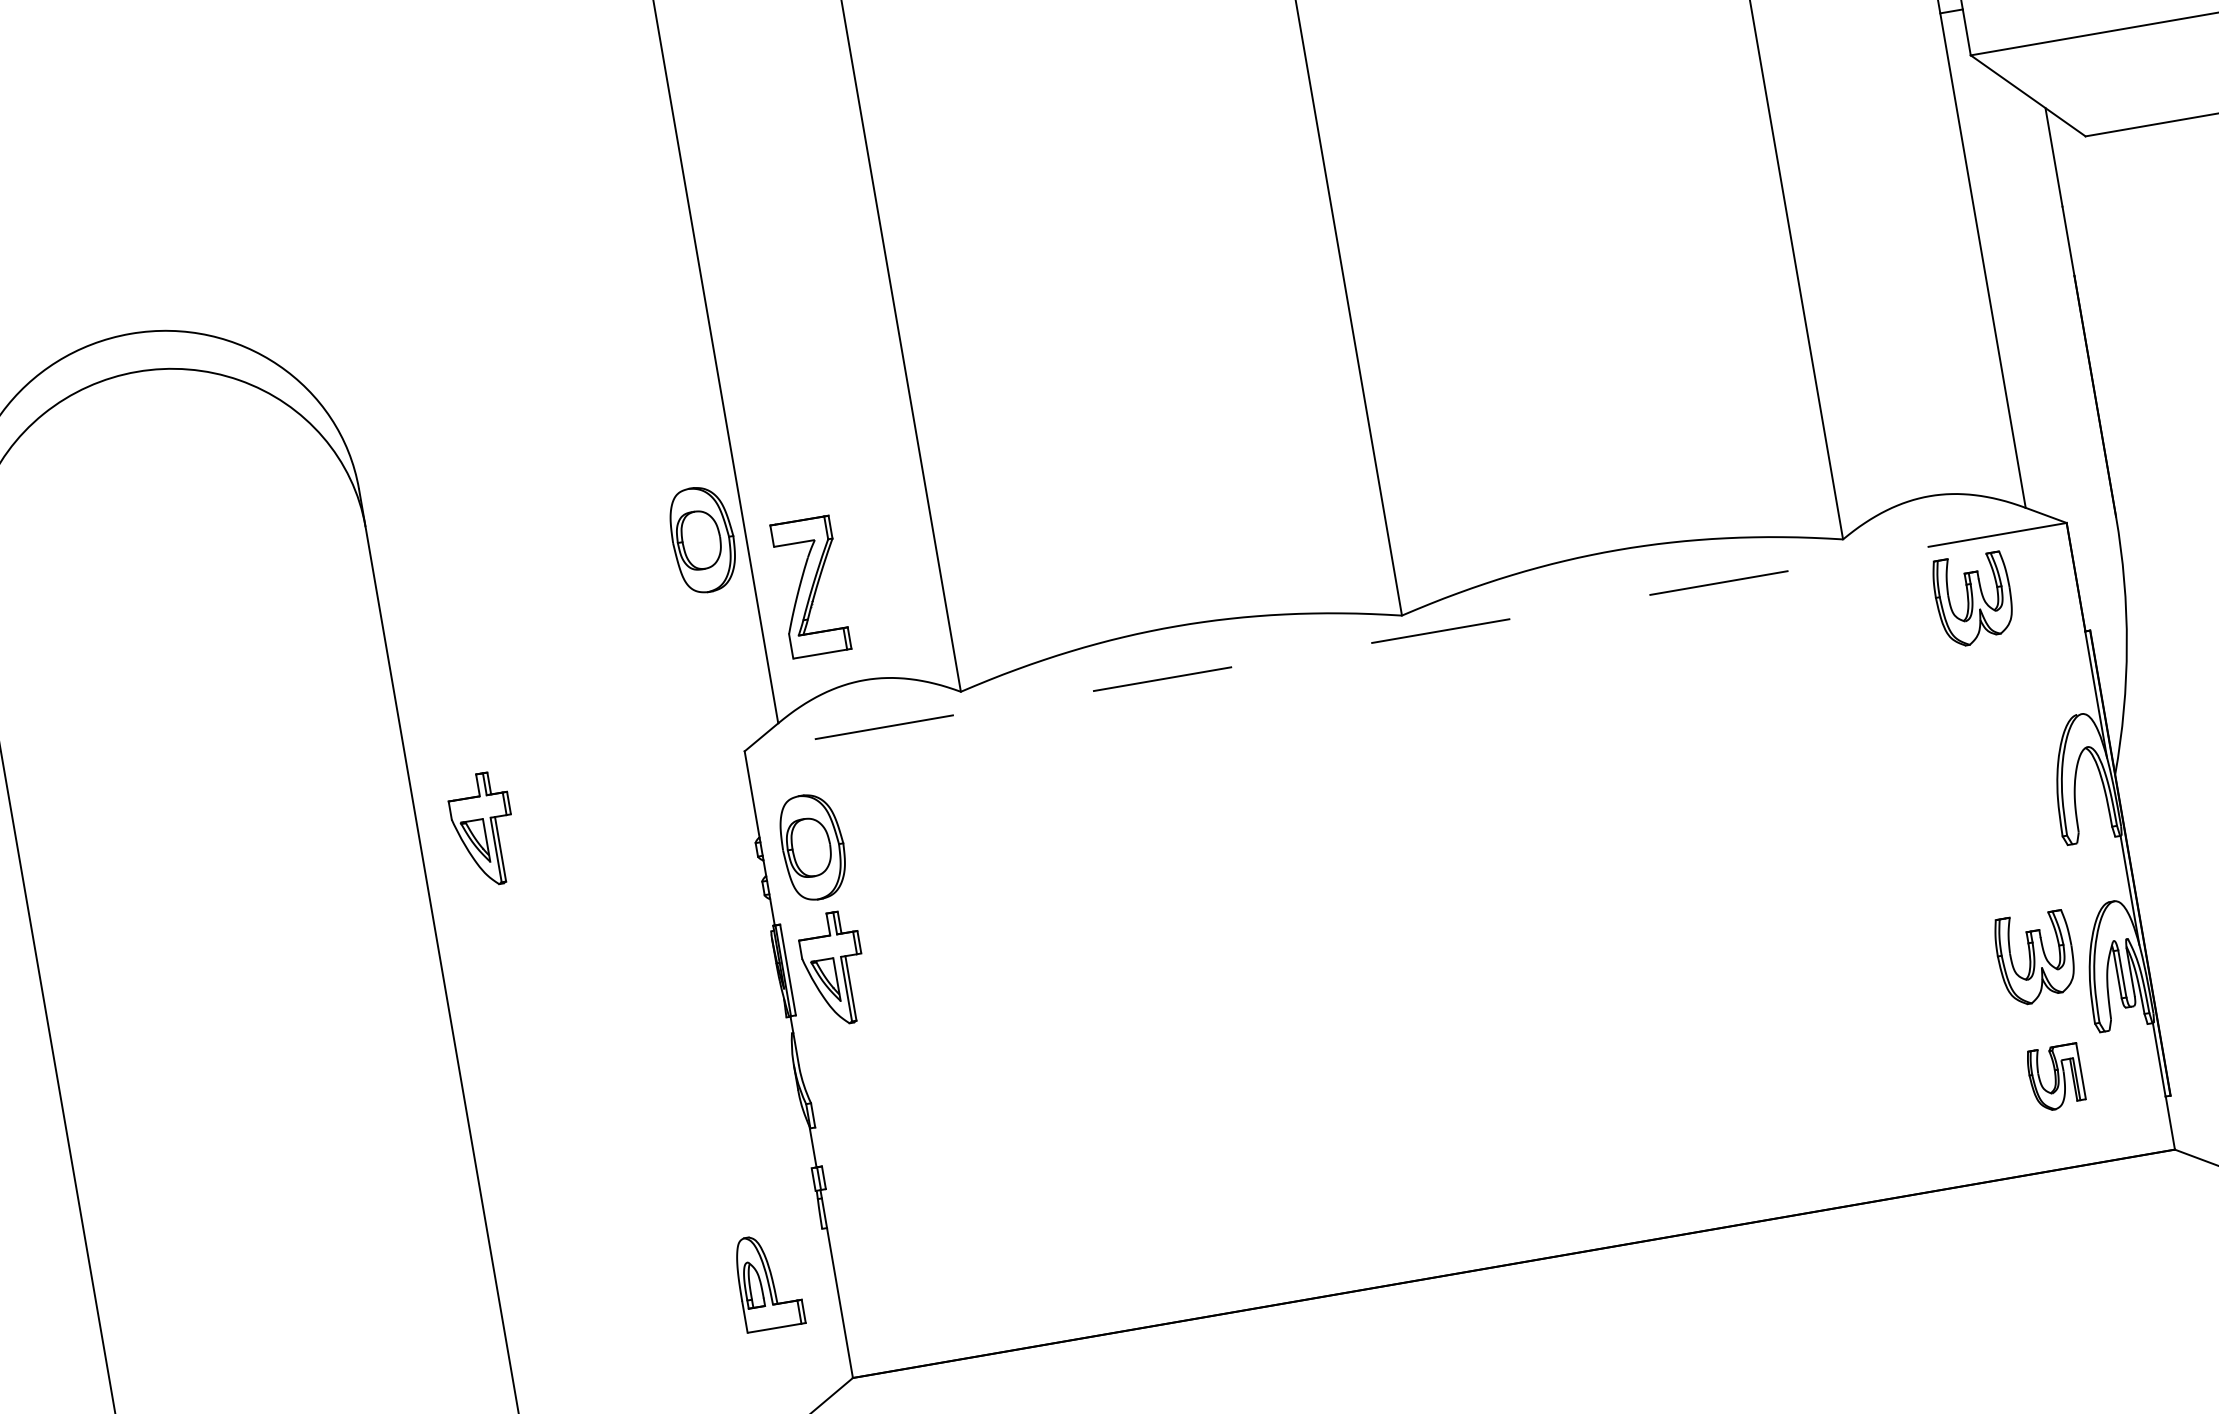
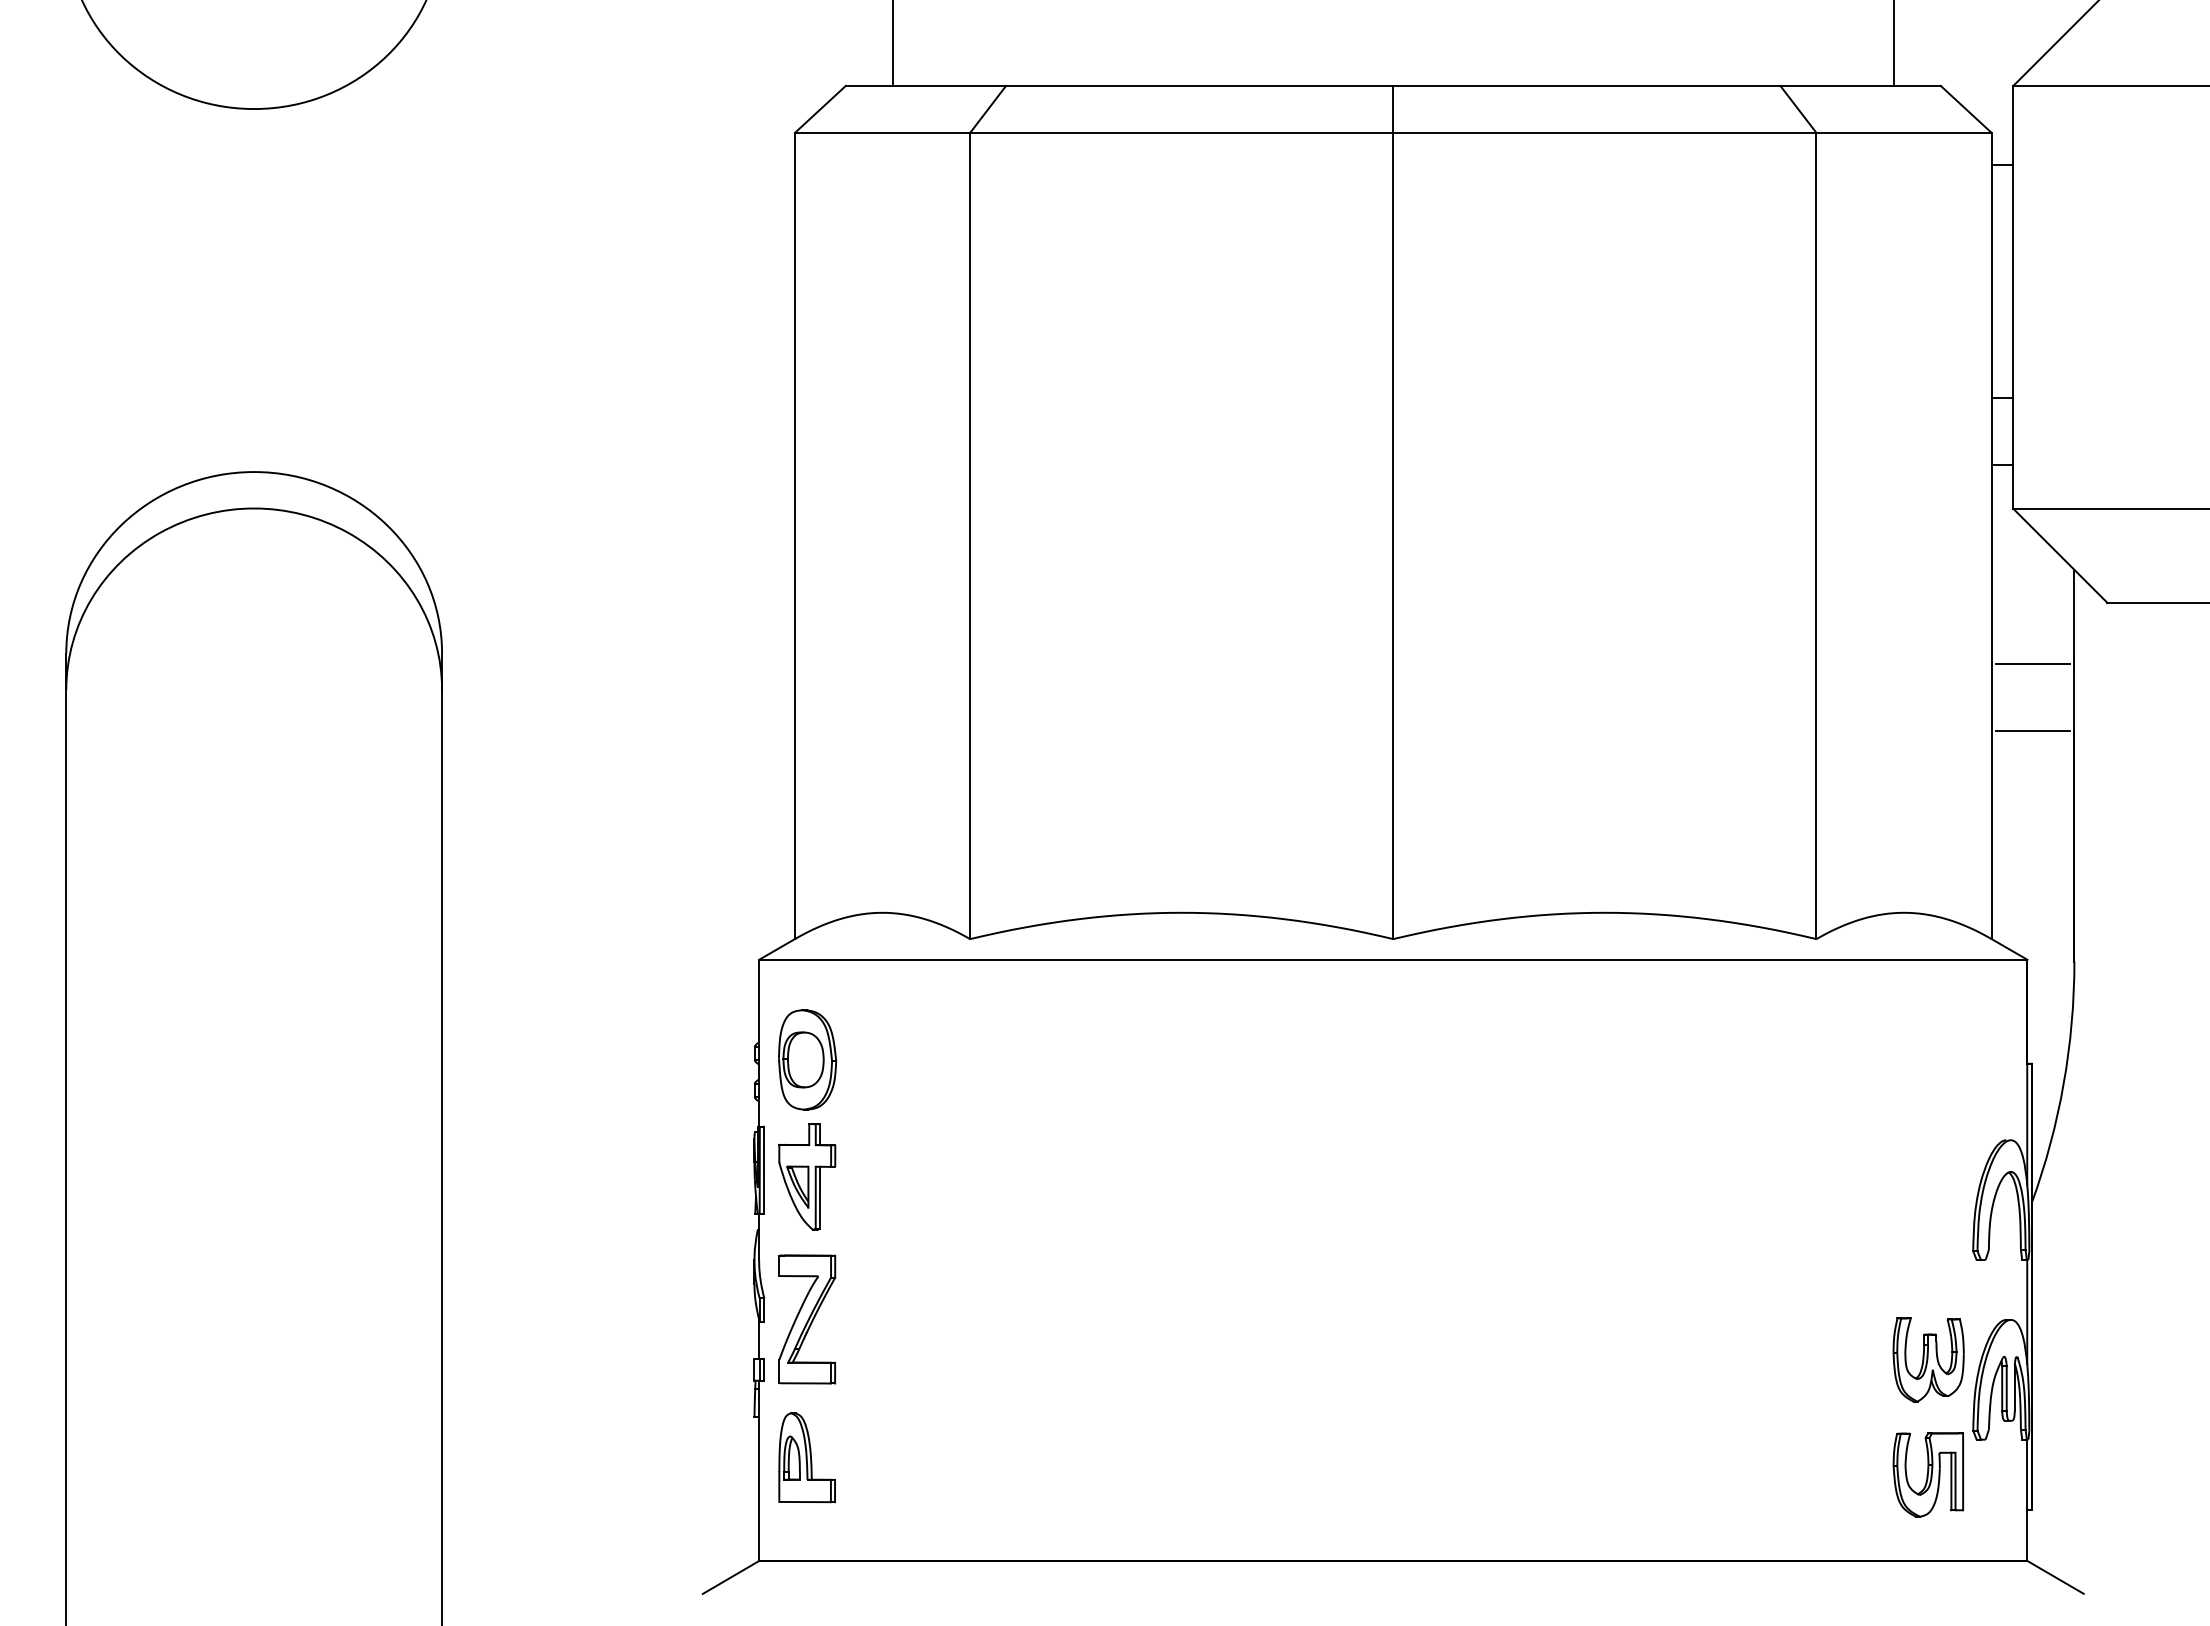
line: (2018, 214) -> (2032, 664), added
line: (2030, 283) -> (2032, 730), added
part: (703, 539) -> (754, 755), removed
part: (811, 587) -> (807, 1319), moved
part: (1973, 598) -> (1928, 1015), removed
line: (1404, 637) -> (1392, 959), dashed -> solid
part: (483, 829) -> (503, 990), removed
part: (2055, 1077) -> (1927, 1474), size x1.43
part: (767, 1281) -> (806, 1457), moved

